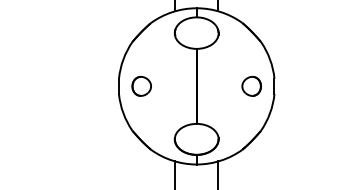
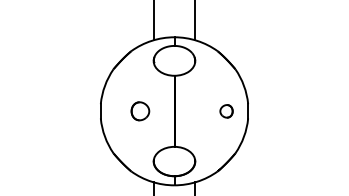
part: (141, 86) -> (140, 111), moved
part: (251, 86) -> (226, 111), size x0.7

